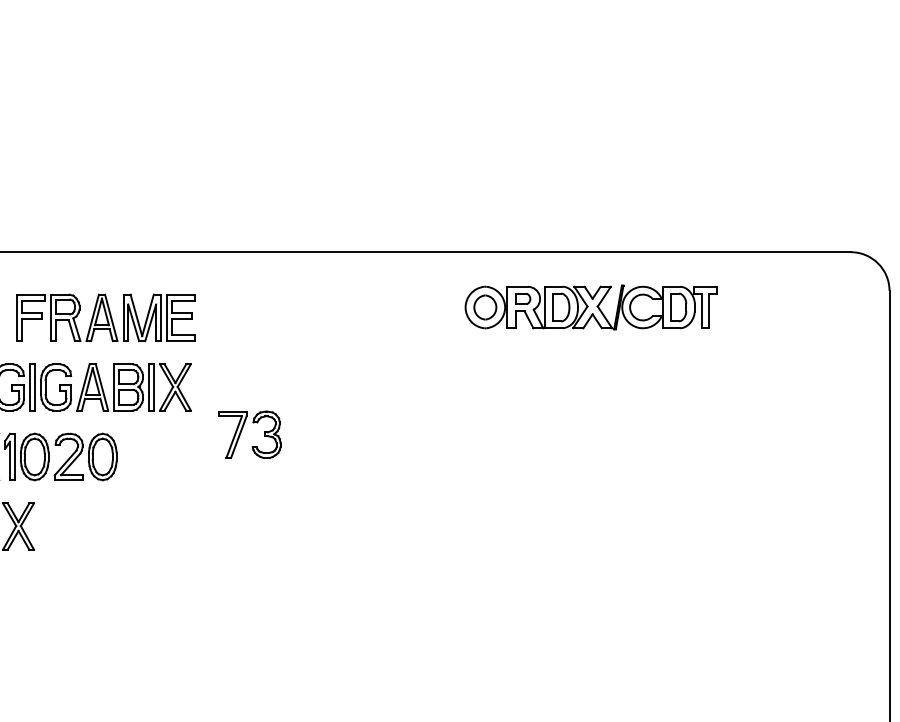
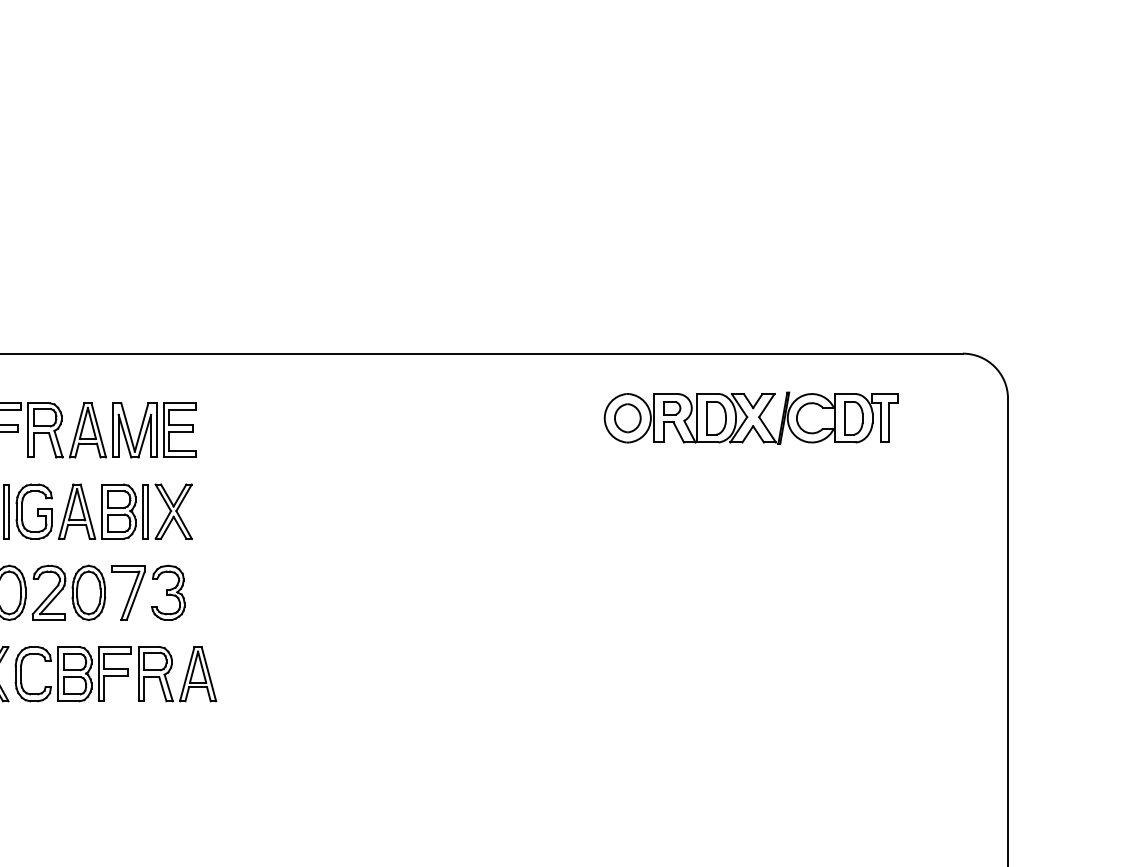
part: (590, 306) -> (750, 417), moved
part: (242, 431) -> (139, 589), moved
part: (125, 526) -> (115, 674), added

